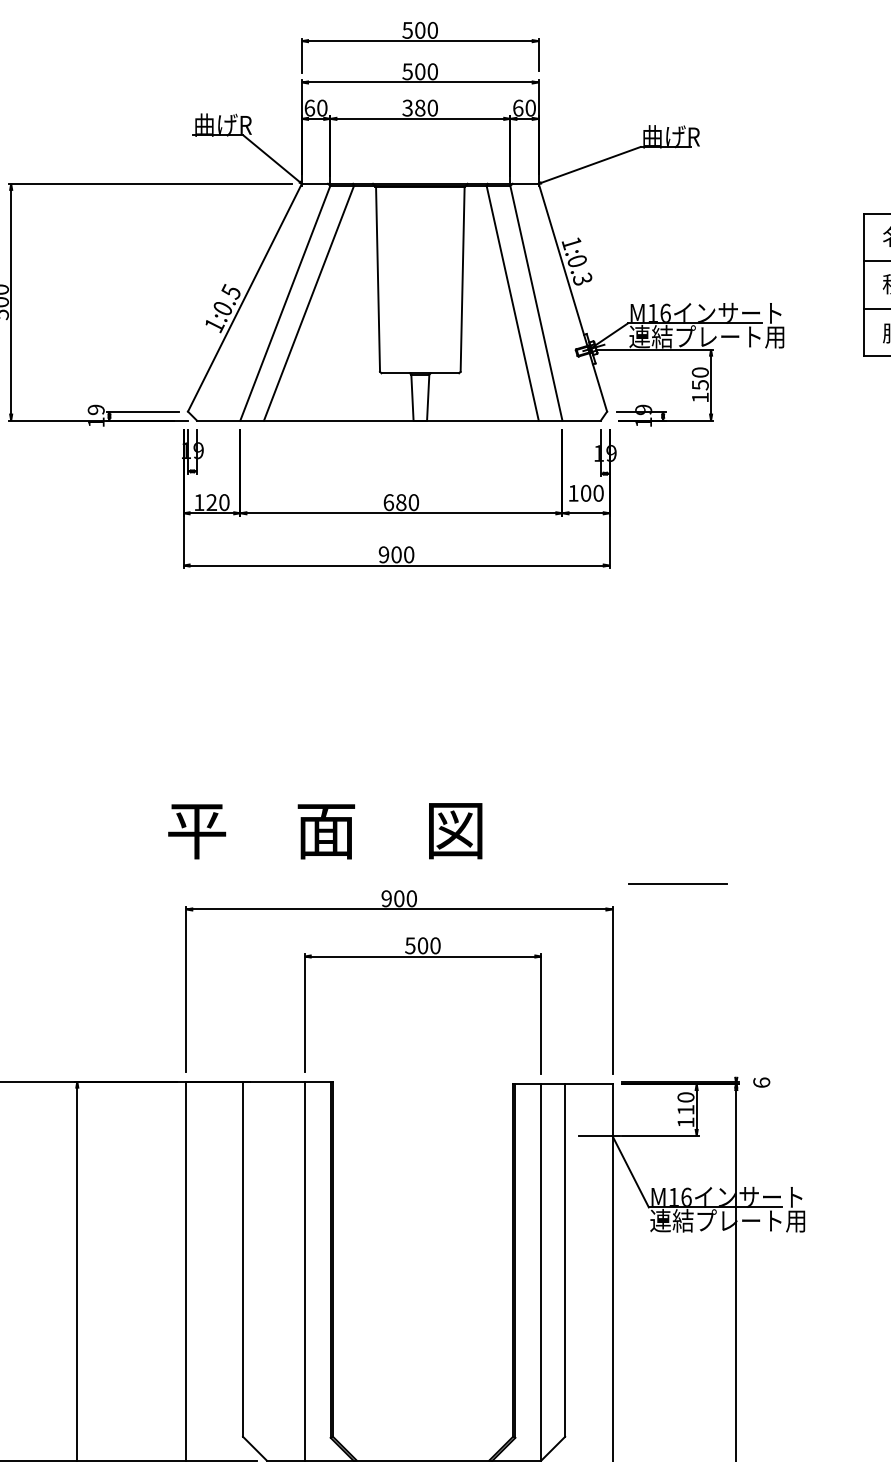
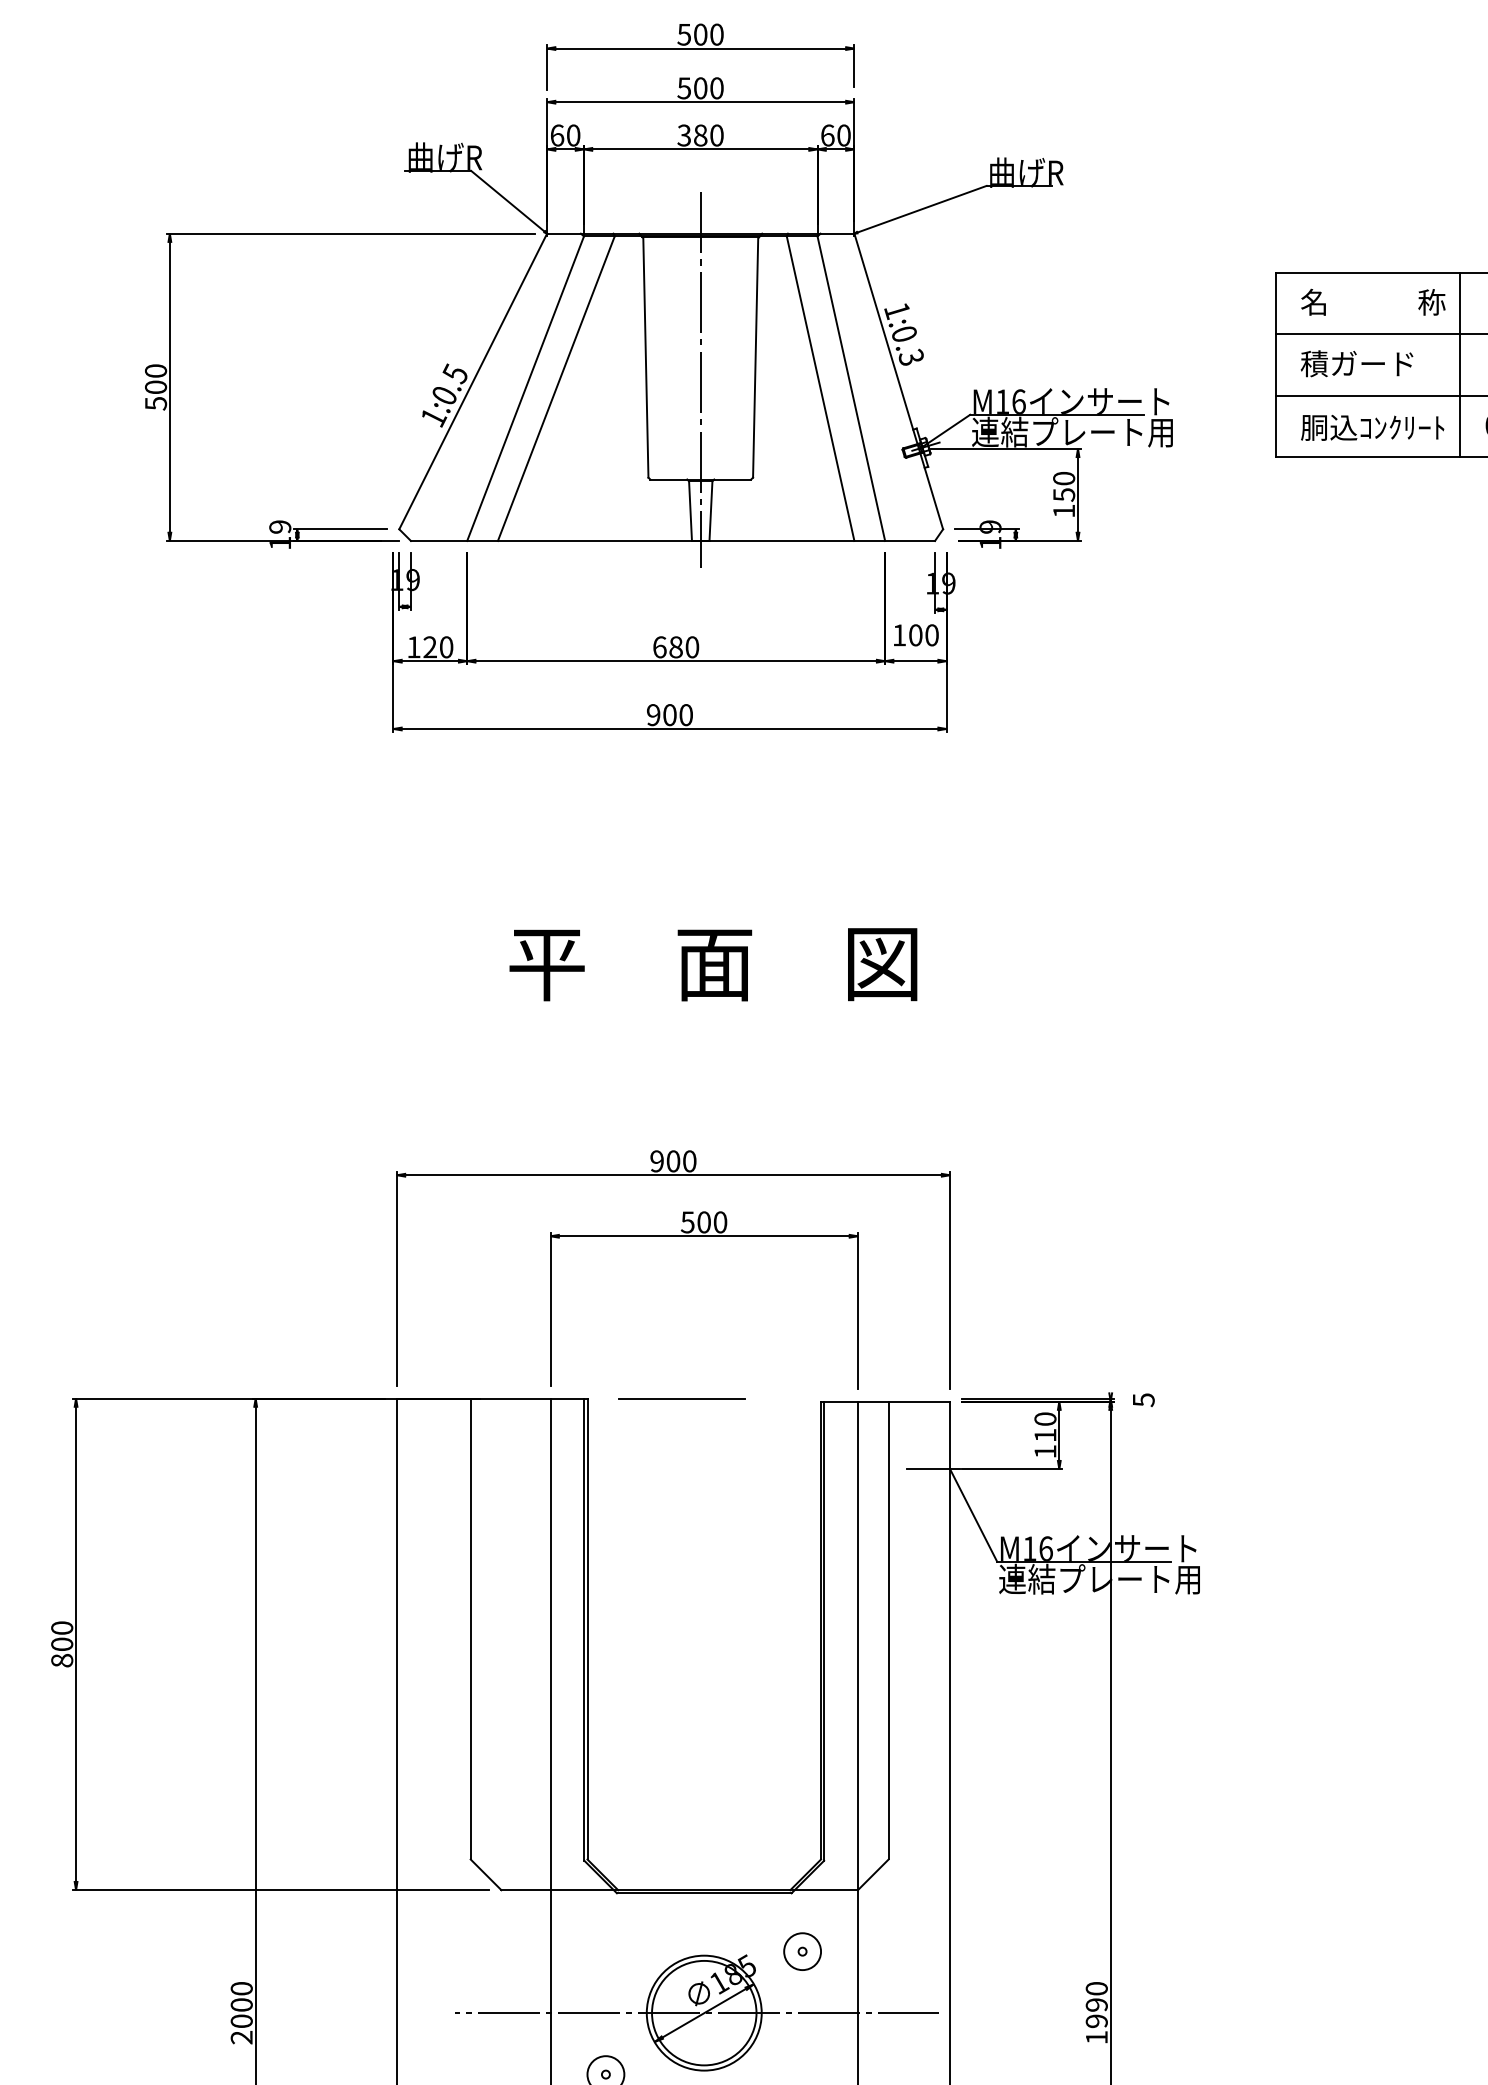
line: (420, 296) -> (700, 379), added
text: (325, 831) -> (713, 964), moved
line: (677, 884) -> (681, 1398), moved
text: (761, 1083) -> (1143, 1400), 6 -> 5

